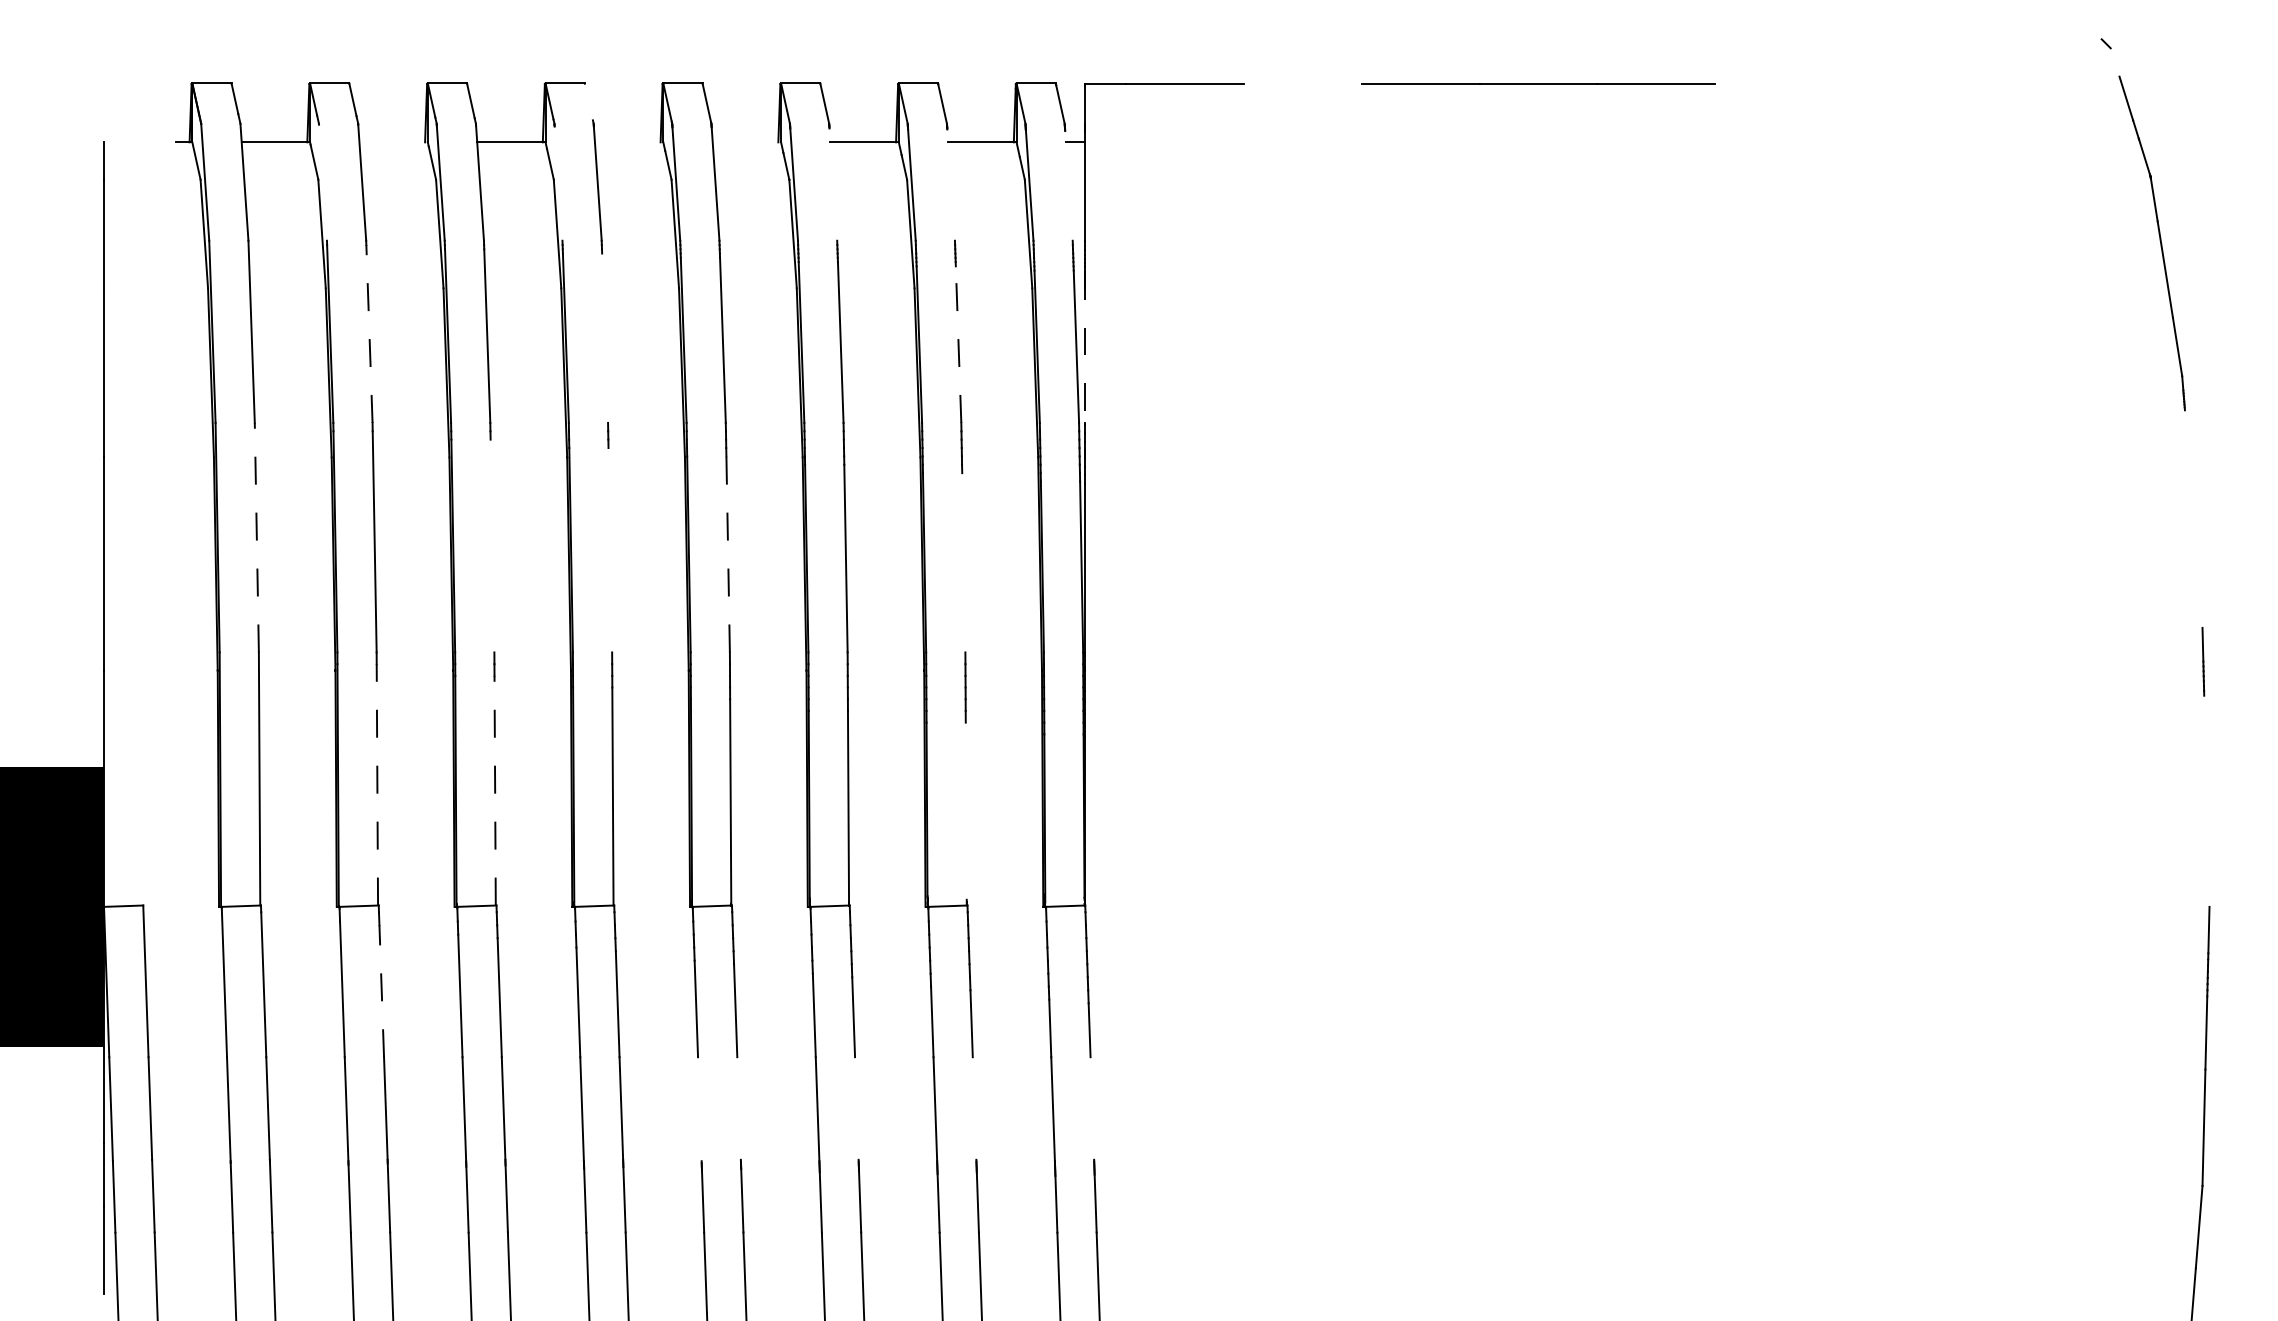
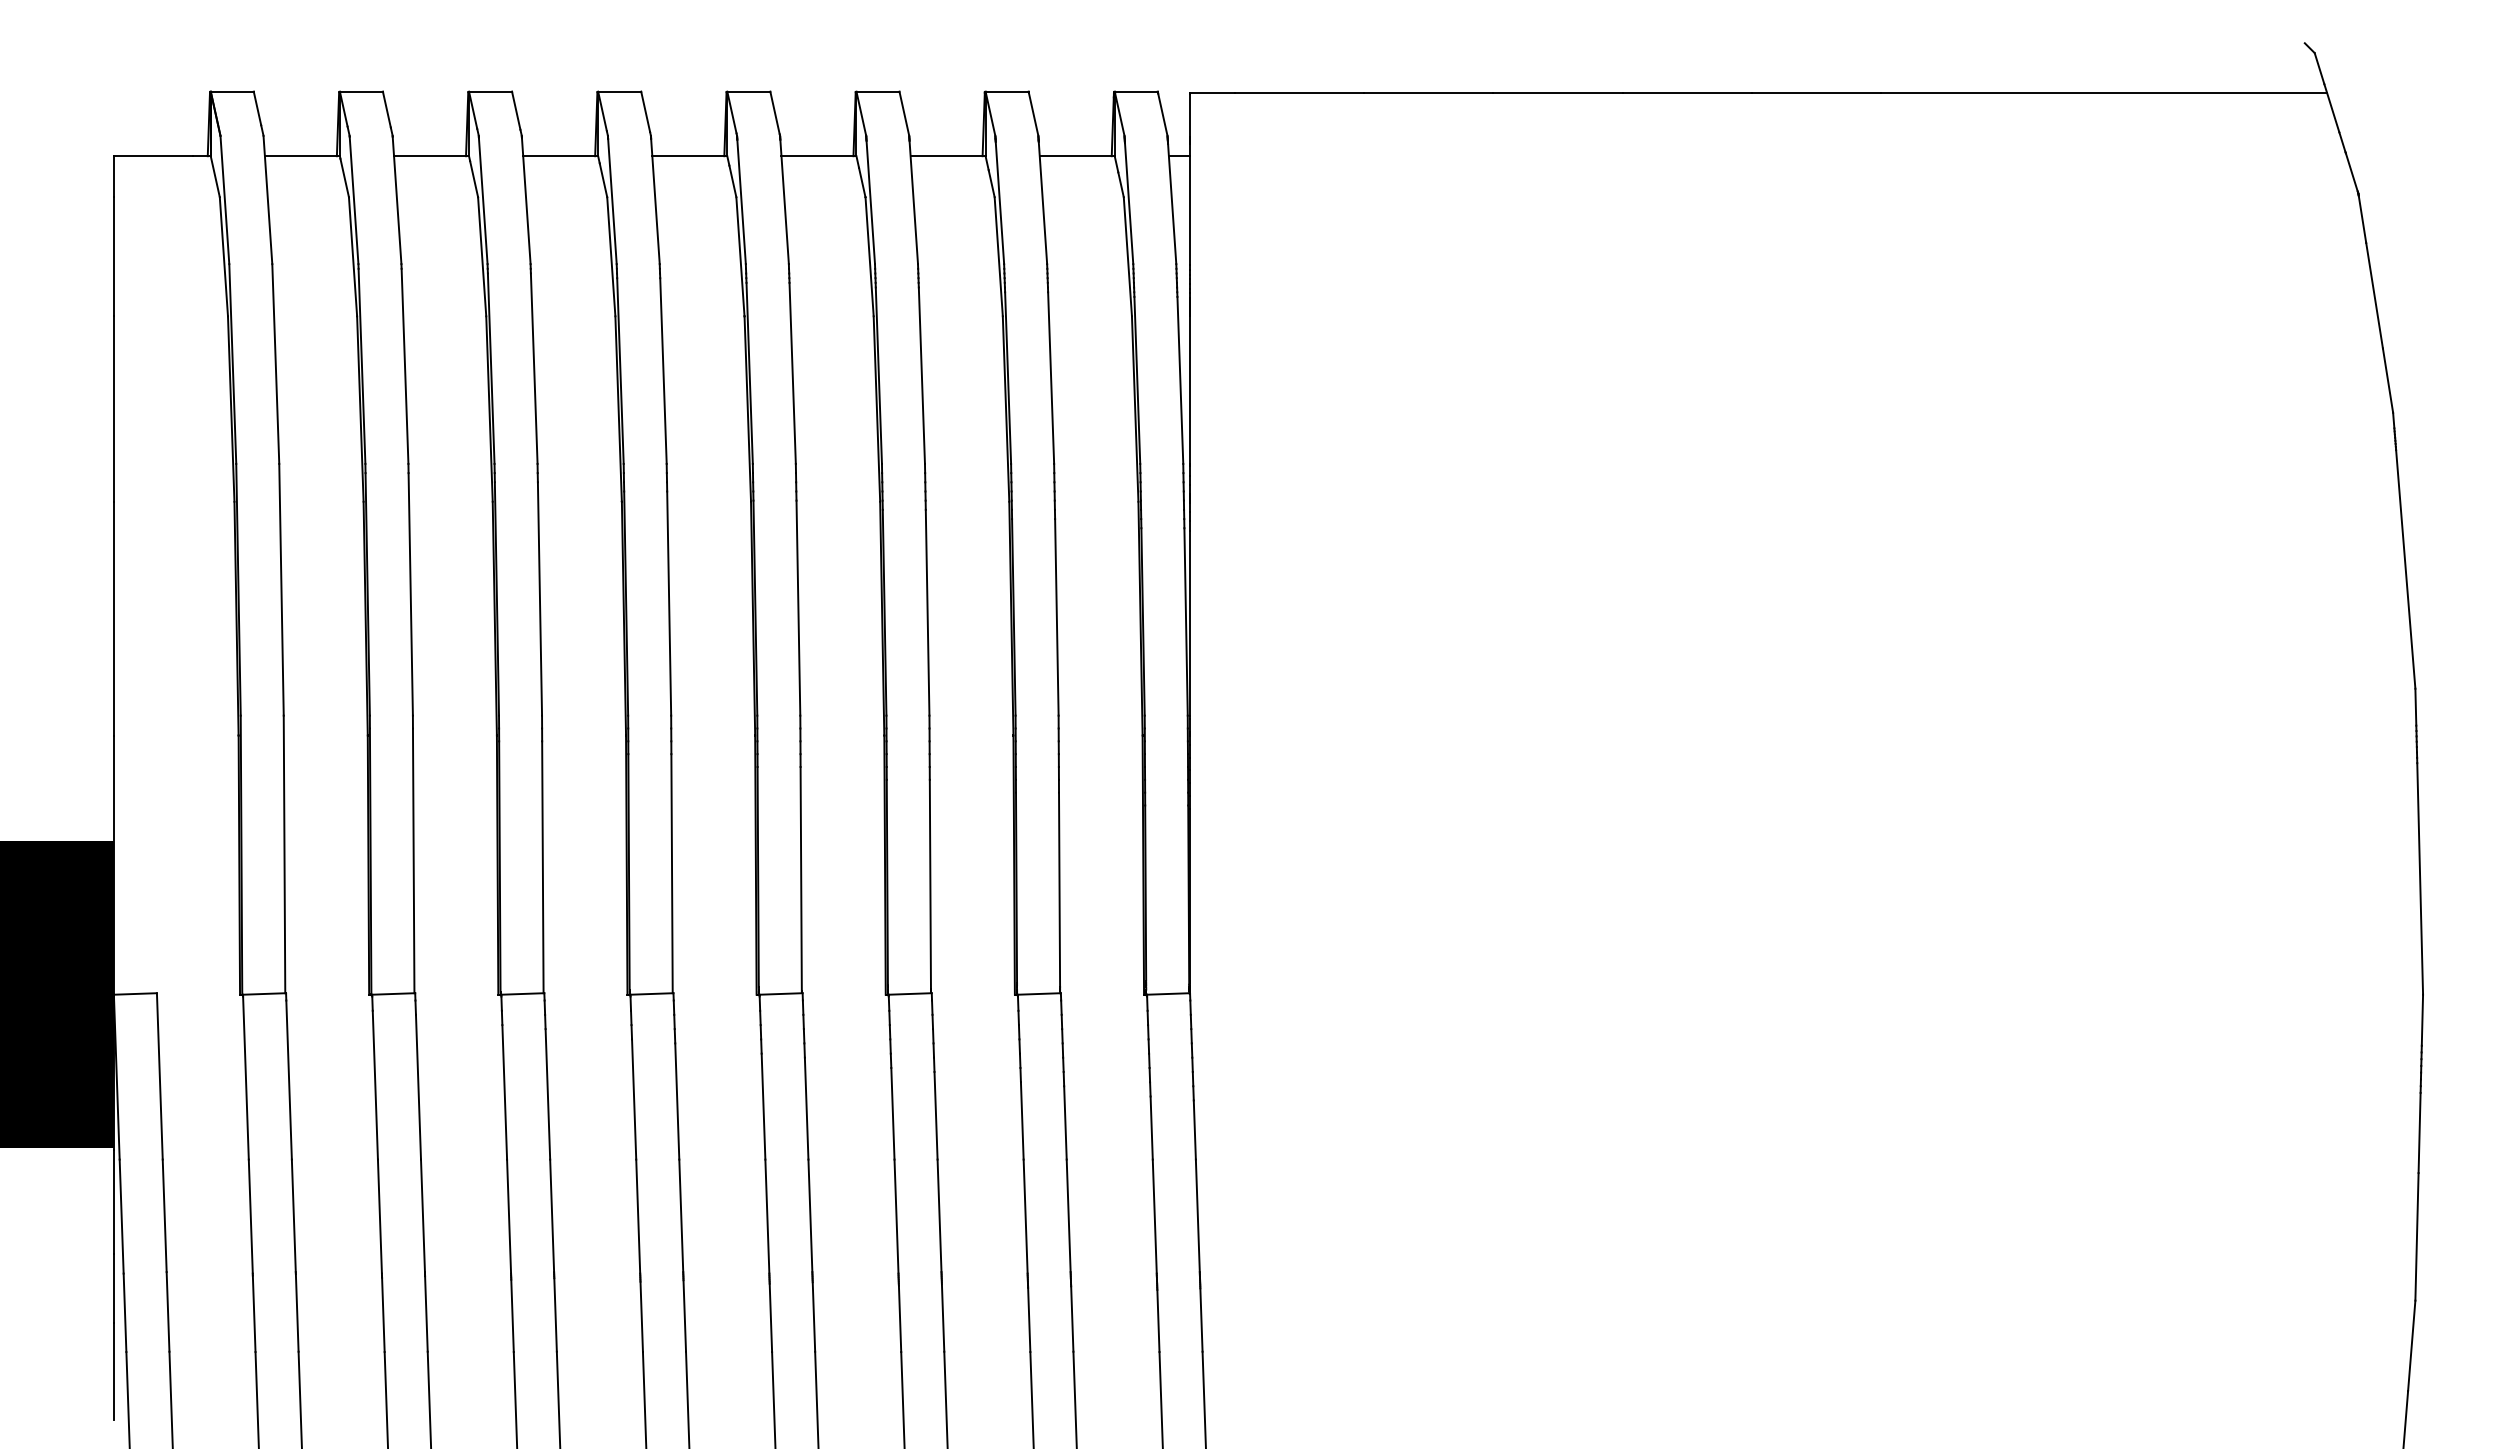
line: (2115, 62) -> (2319, 68), added
line: (1302, 84) -> (1428, 92), added
line: (1918, 84) -> (2103, 92), added
line: (588, 101) -> (645, 111), added
line: (140, 142) -> (153, 156), added
line: (393, 142) -> (431, 156), added
line: (628, 142) -> (689, 156), added
line: (746, 142) -> (818, 156), added
line: (322, 182) -> (353, 200), added
line: (558, 183) -> (612, 201), added
line: (833, 184) -> (913, 202), added
line: (950, 185) -> (1042, 203), added
line: (1069, 185) -> (1172, 203), added
line: (369, 334) -> (405, 366), dashed -> solid
line: (605, 337) -> (663, 370), added
line: (958, 345) -> (1051, 378), dashed -> solid
line: (1085, 347) -> (1190, 381), dashed -> solid
line: (2193, 519) -> (2405, 569), added
line: (256, 537) -> (281, 589), dashed -> solid
line: (492, 545) -> (539, 598), added
line: (610, 550) -> (669, 603), added
line: (728, 554) -> (798, 608), dashed -> solid
line: (963, 562) -> (1056, 617), added
line: (377, 784) -> (413, 860), dashed -> solid
line: (494, 790) -> (542, 867), dashed -> solid
line: (2207, 800) -> (2420, 878), added
line: (966, 810) -> (1059, 889), added
line: (381, 990) -> (418, 1086), dashed -> solid
line: (739, 1108) -> (810, 1215), added
line: (856, 1108) -> (939, 1215), added
line: (974, 1108) -> (1068, 1215), added
line: (1092, 1108) -> (1197, 1215), added
line: (699, 1109) -> (767, 1216), added

